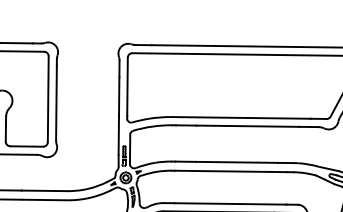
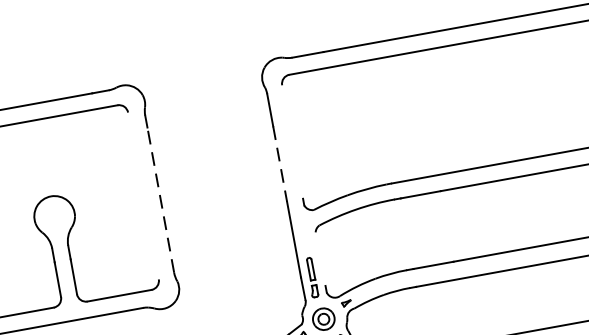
line: (127, 86) -> (292, 141), removed
line: (119, 97) -> (281, 165), solid -> dashed
line: (47, 99) -> (142, 196), removed
line: (56, 102) -> (160, 199), solid -> dashed
line: (129, 147) -> (319, 258), removed

